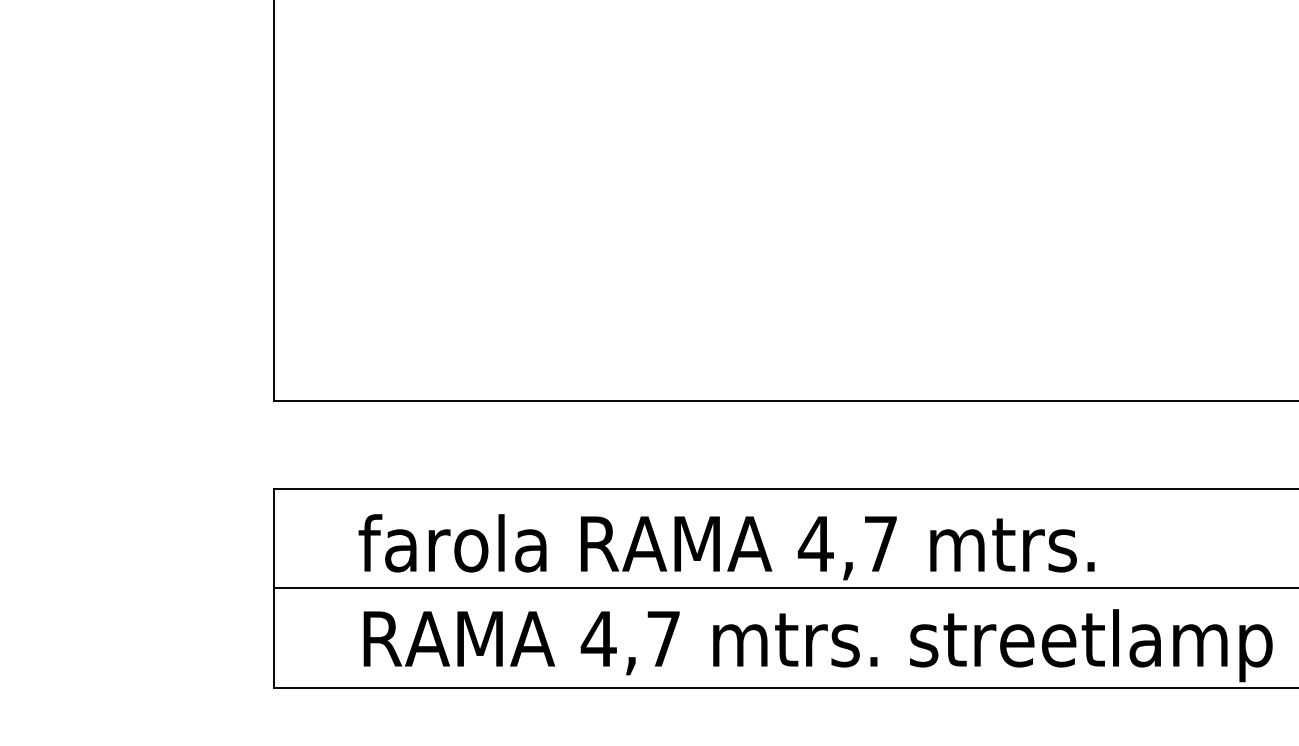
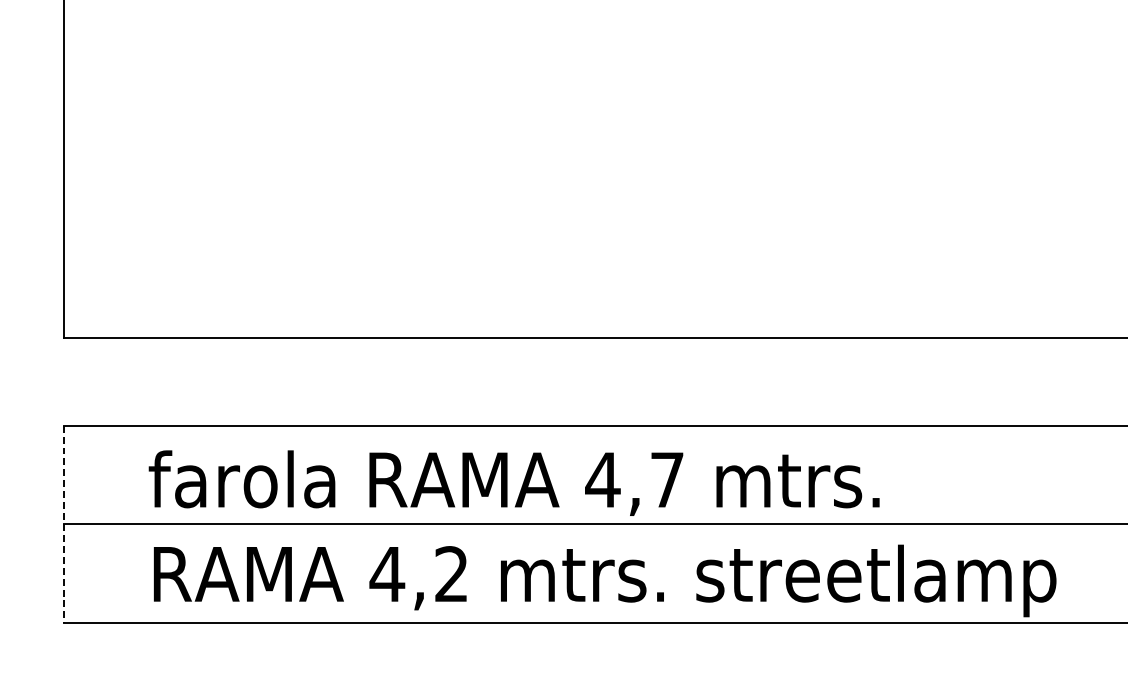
line: (273, 588) -> (64, 524), solid -> dashed
text: (663, 638) -> (451, 573), 4,7 -> 4,2

